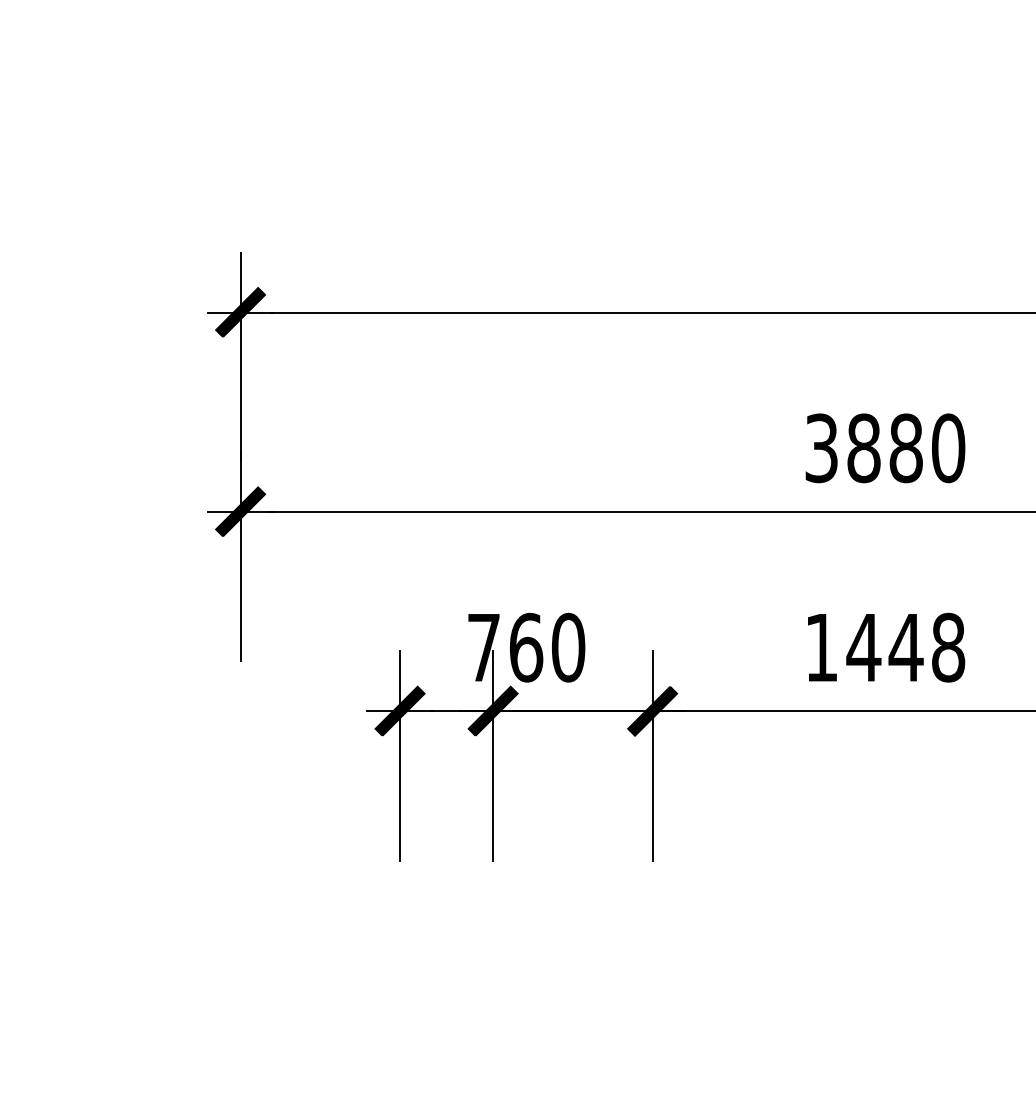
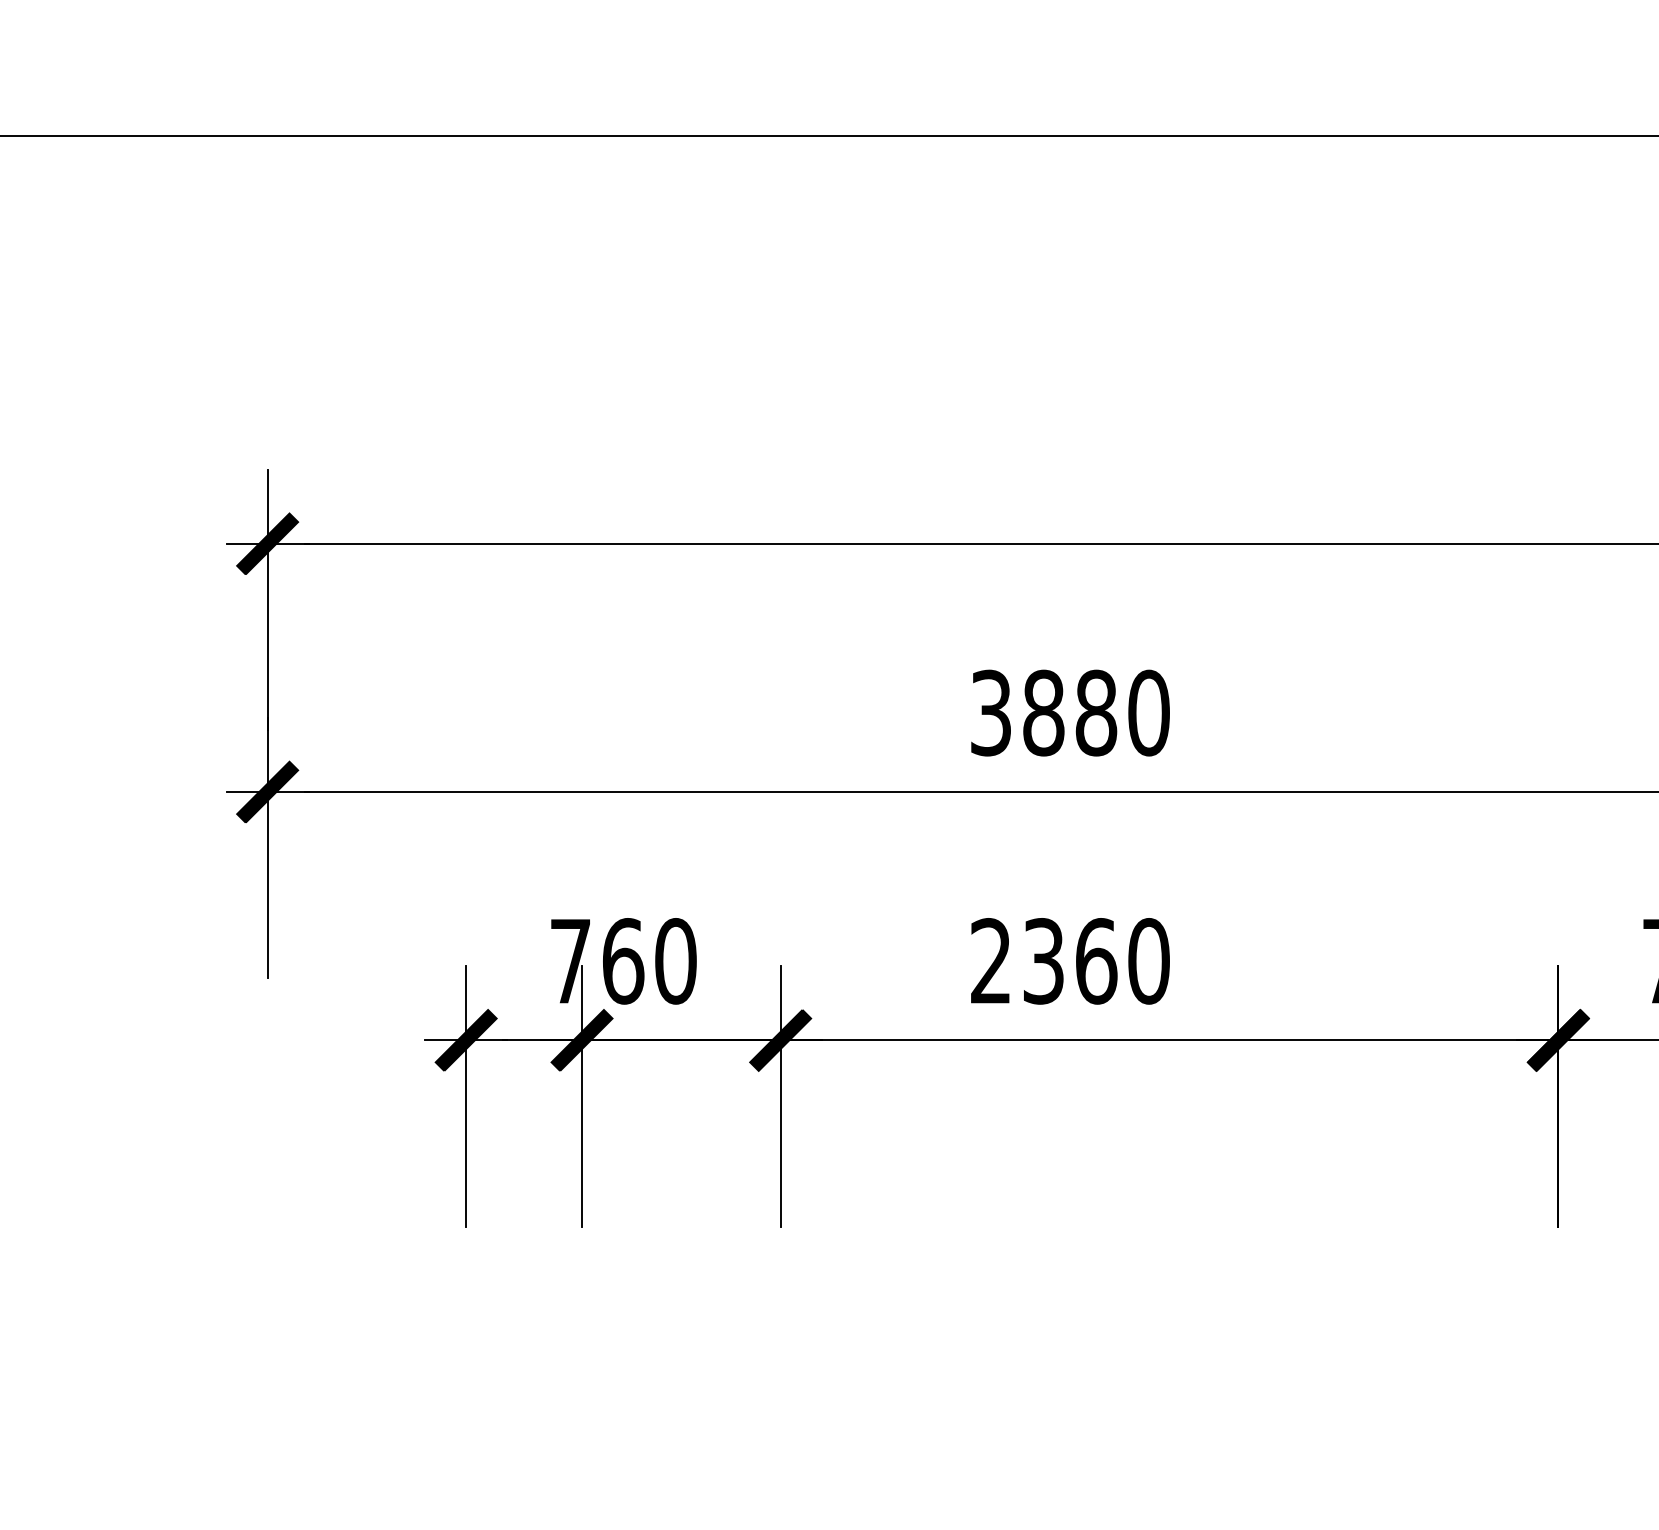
text: (885, 647) -> (1070, 961), 1448 -> 2360

